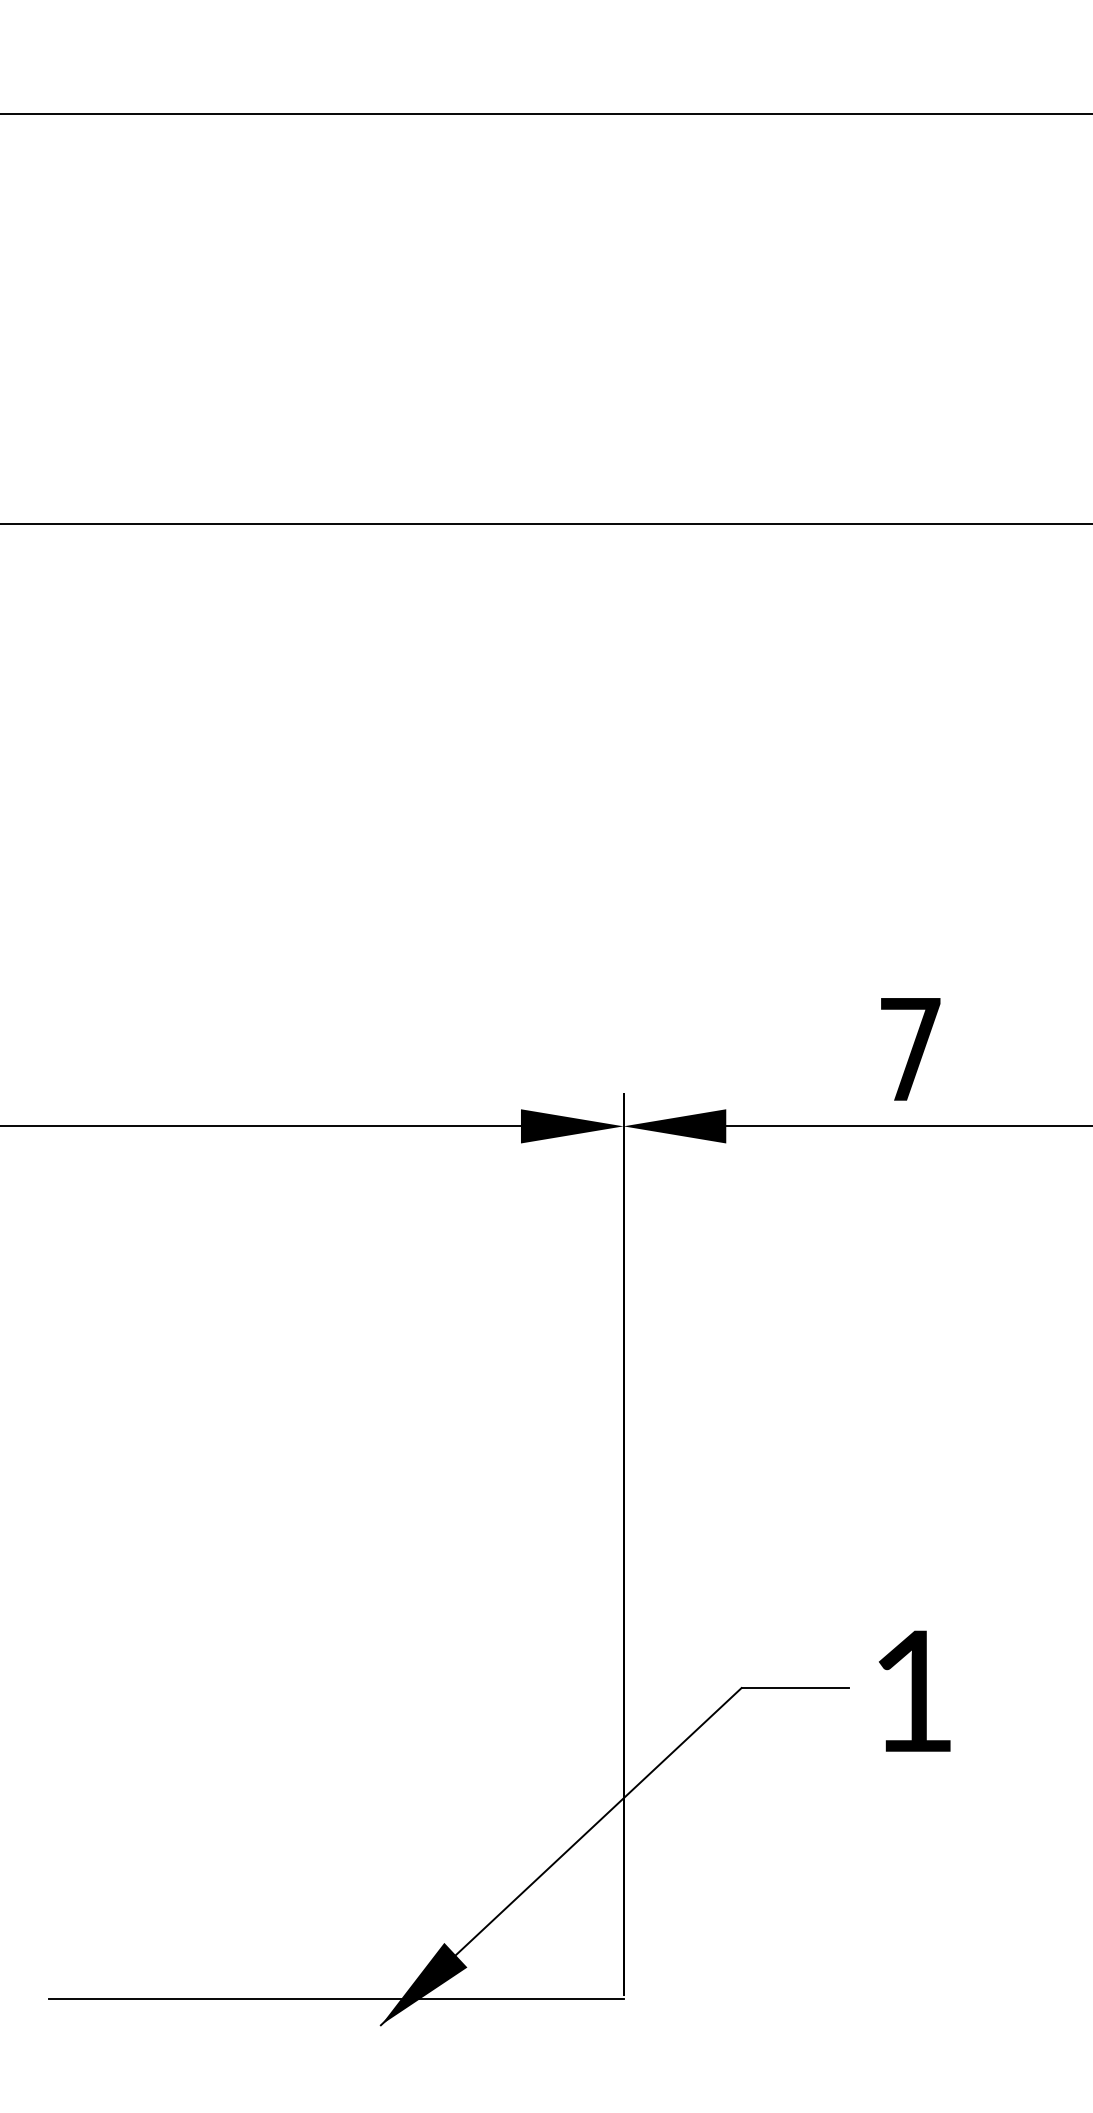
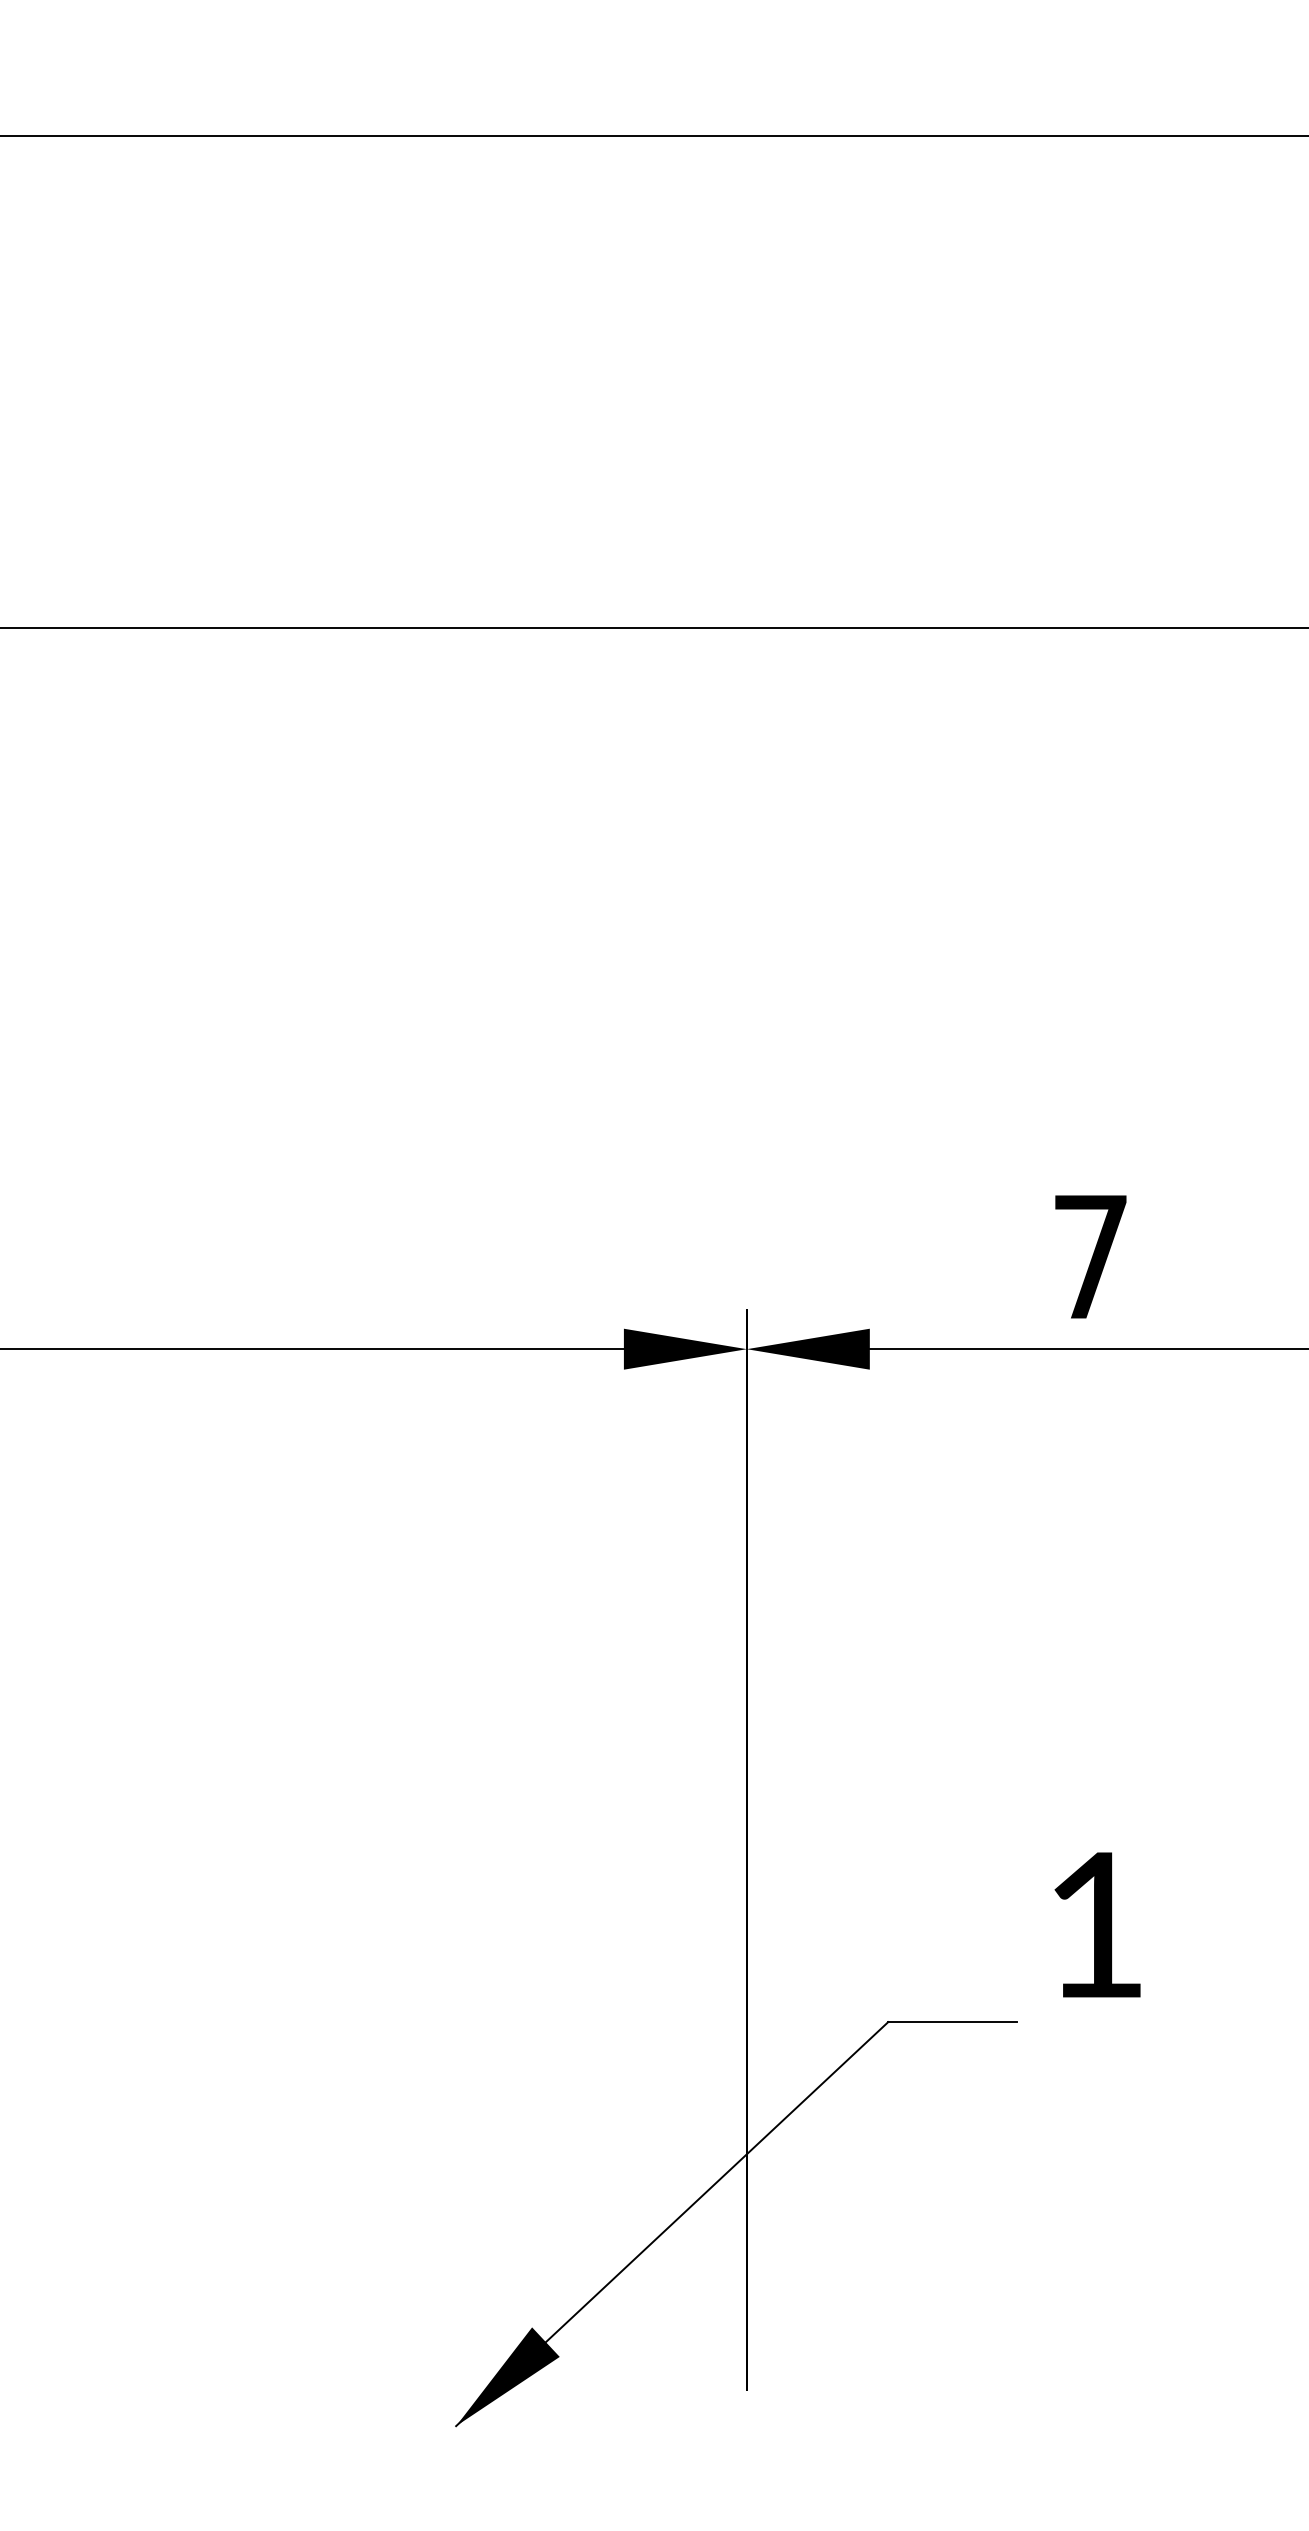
text: (914, 1690) -> (1097, 1924), moved
line: (336, 1998) -> (402, 2394), removed

